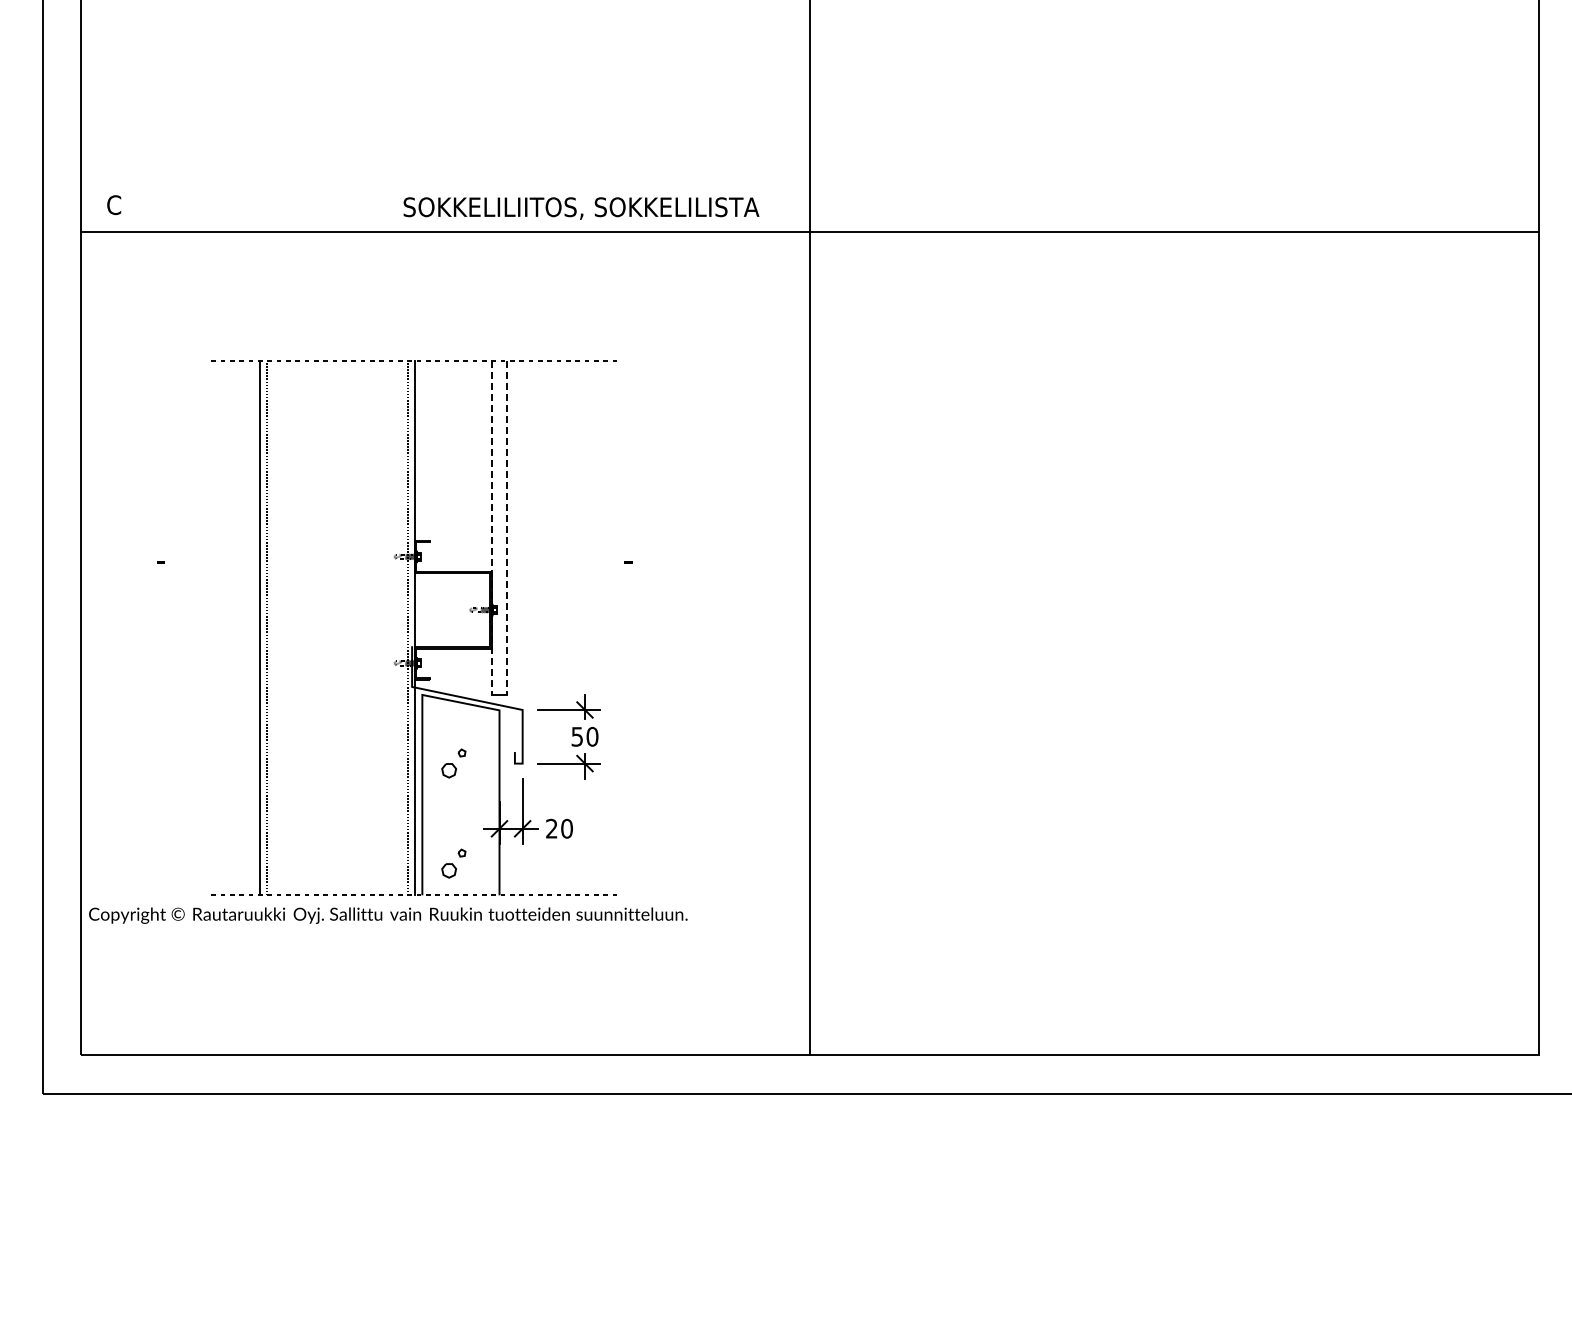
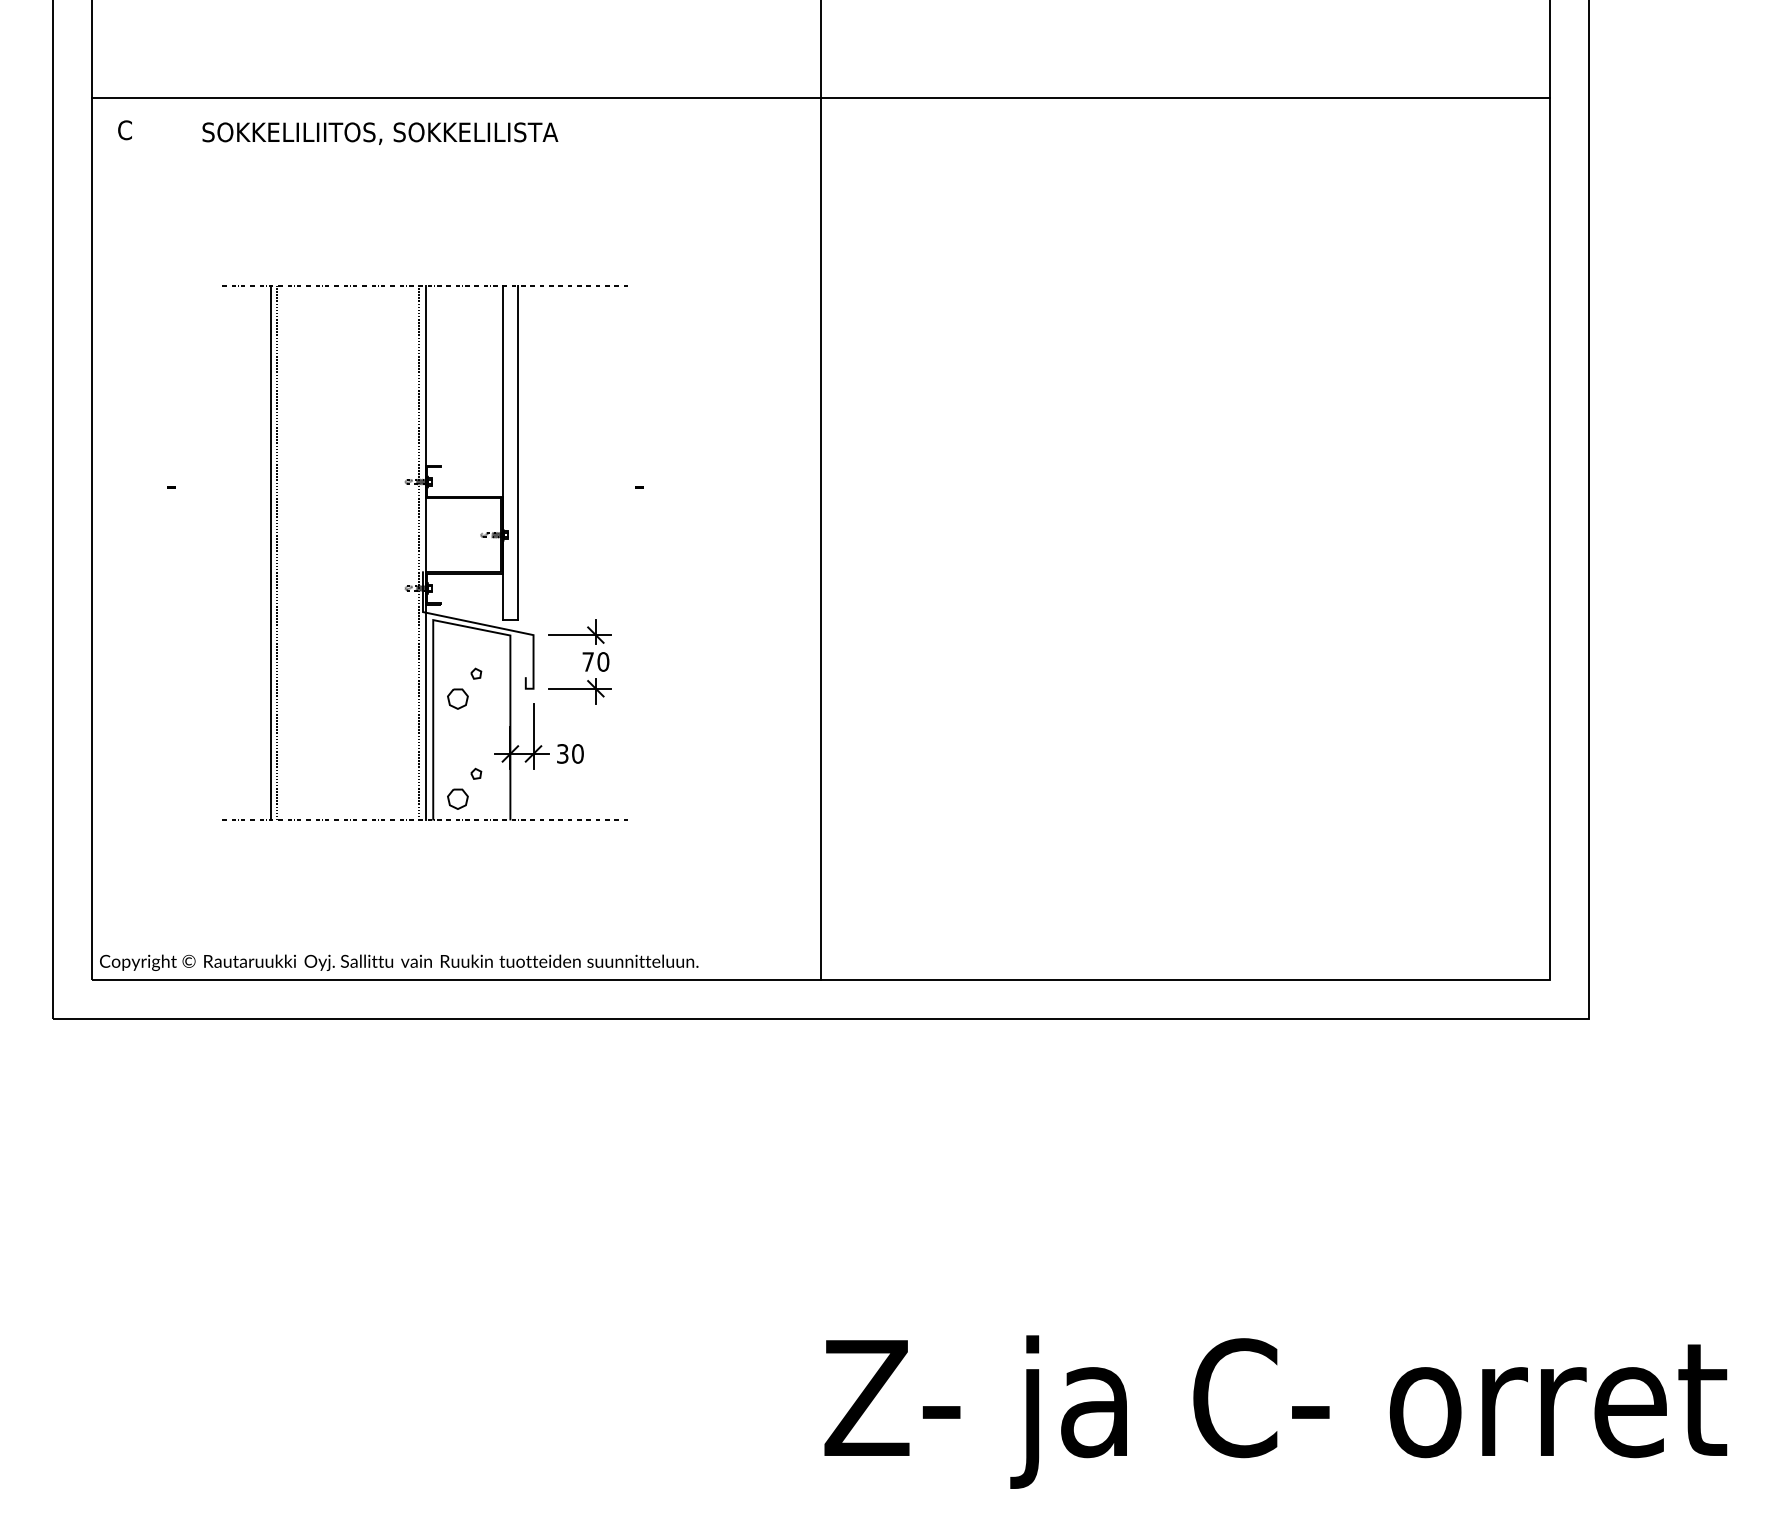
text: (581, 208) -> (380, 133), moved
line: (809, 232) -> (820, 98), moved
line: (491, 528) -> (502, 453), dashed -> solid
line: (507, 528) -> (518, 453), dashed -> solid
text: (576, 736) -> (587, 661), 50 -> 70
part: (453, 763) -> (464, 688), size x1.43
text: (551, 828) -> (562, 753), 20 -> 30
part: (453, 863) -> (464, 788), size x1.43
text: (388, 915) -> (399, 962), moved

